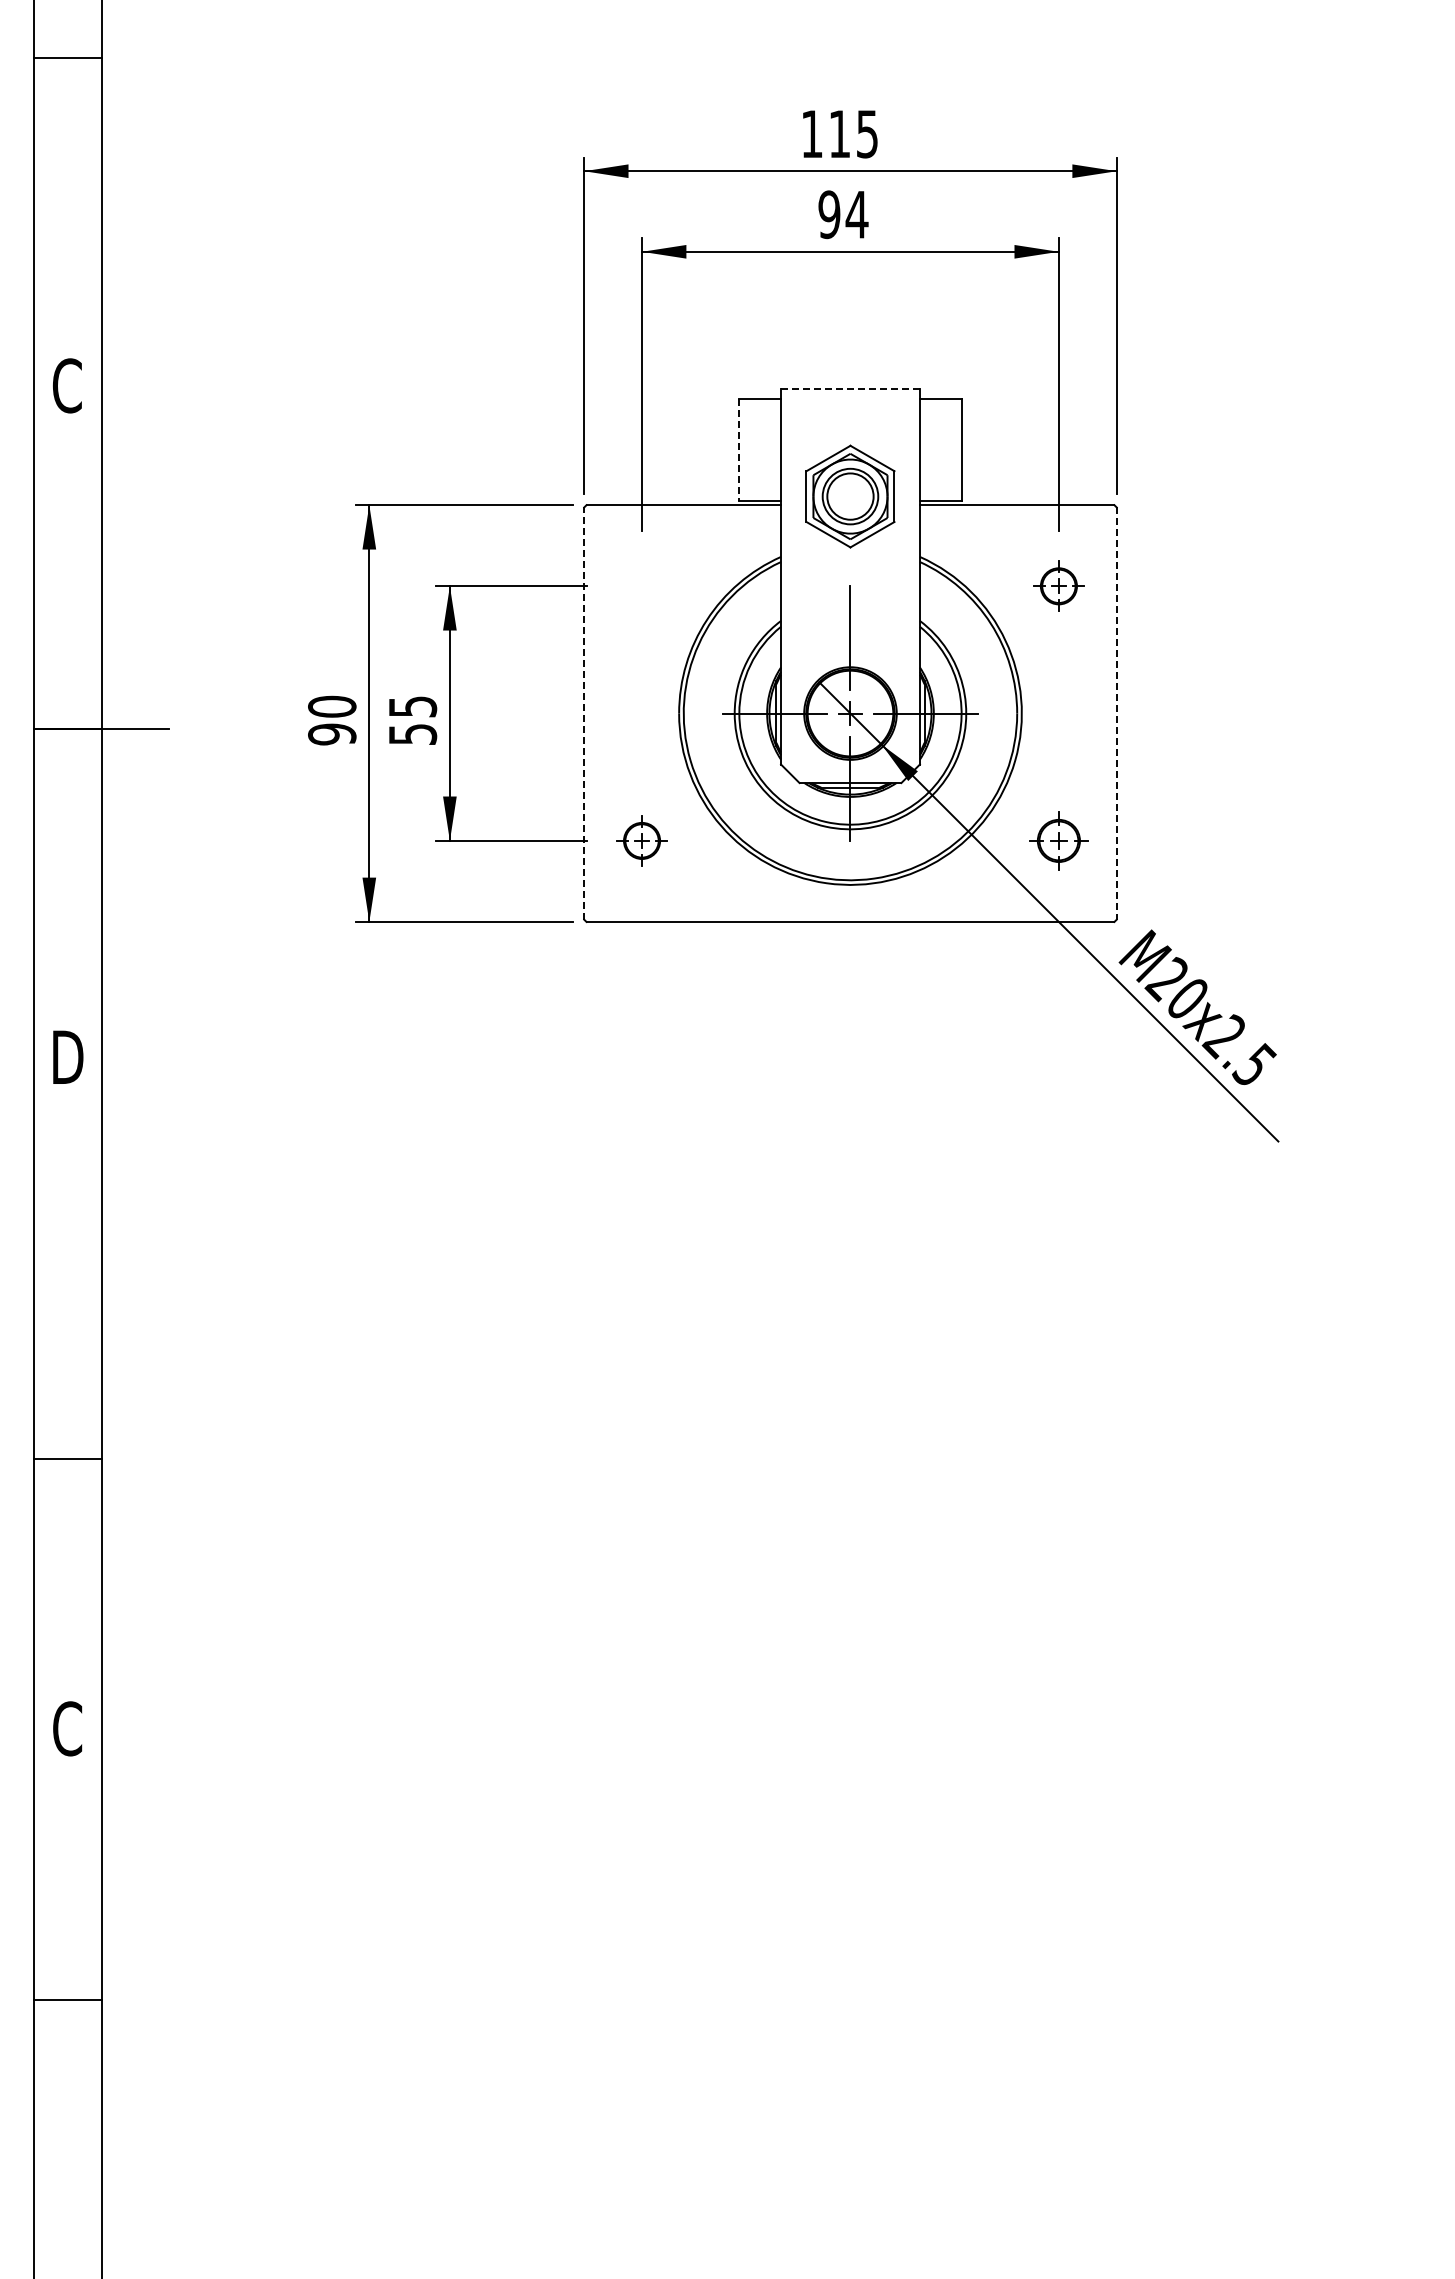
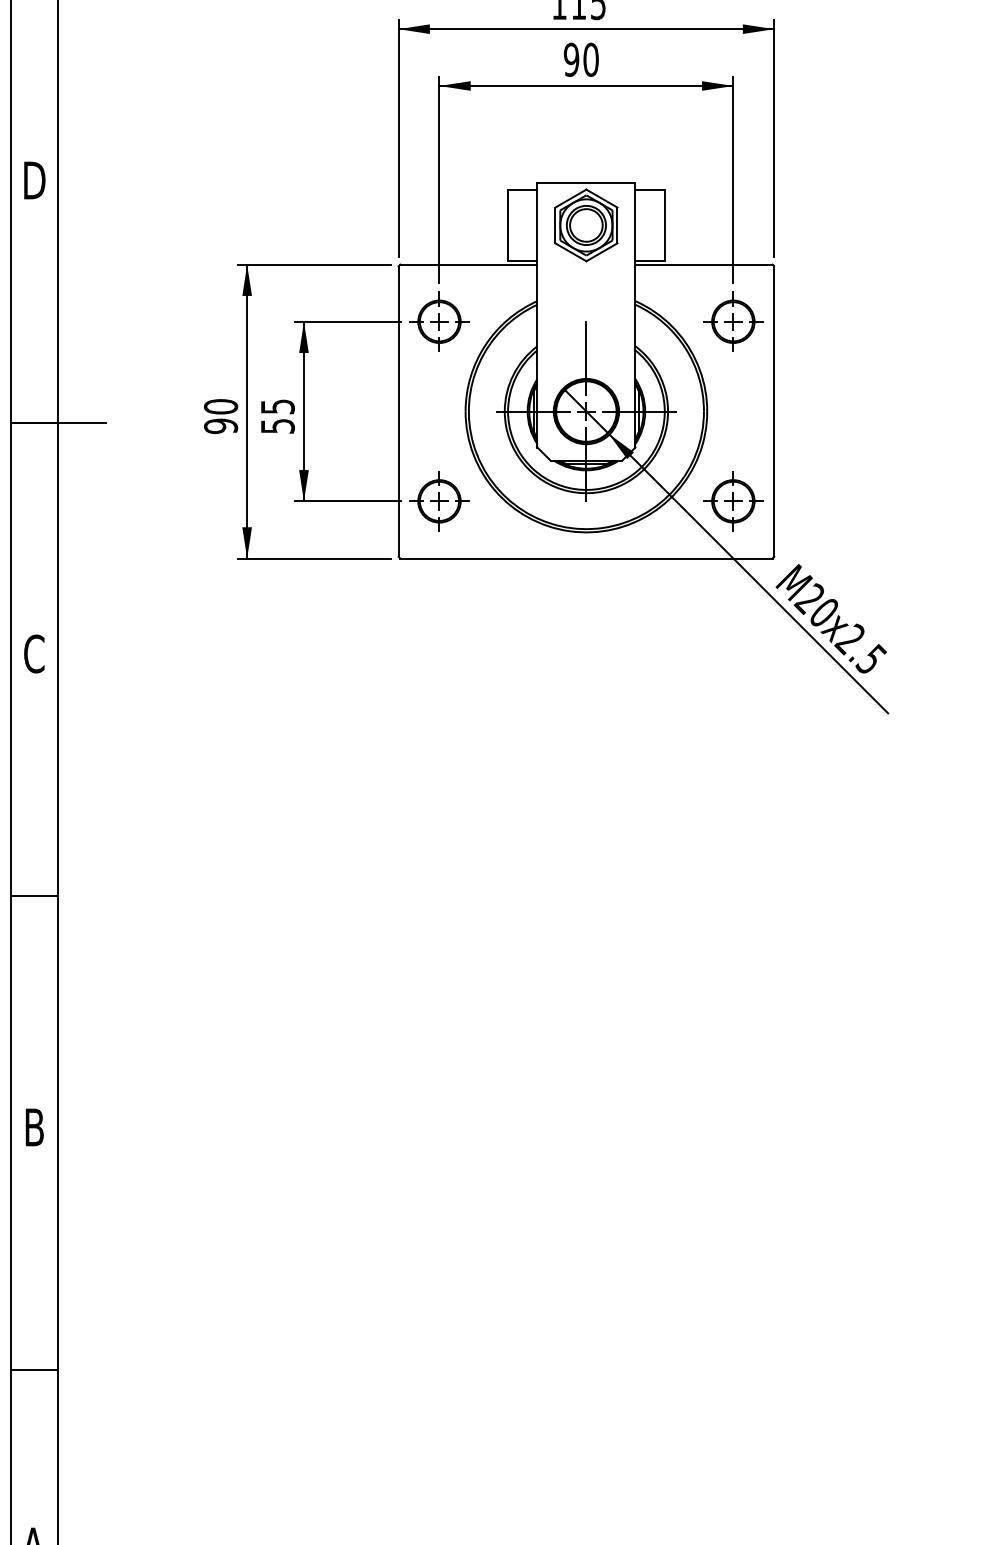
text: (856, 214) -> (590, 59), 94 -> 90
text: (67, 385) -> (34, 180), C -> D
line: (849, 389) -> (585, 183), dashed -> solid
line: (739, 449) -> (508, 225), dashed -> solid
part: (850, 496) -> (586, 225), moved
part: (641, 586) -> (439, 321), added
part: (1058, 586) -> (733, 321), size x1.67
line: (584, 713) -> (398, 411), dashed -> solid
line: (1116, 714) -> (773, 412), dashed -> solid
part: (641, 840) -> (439, 501), size x1.67
part: (1058, 840) -> (733, 501), size x1.43
text: (68, 1056) -> (35, 653), D -> C
line: (67, 1458) -> (34, 895), moved
text: (67, 1728) -> (34, 1127), C -> B
line: (67, 2000) -> (34, 1369), moved

